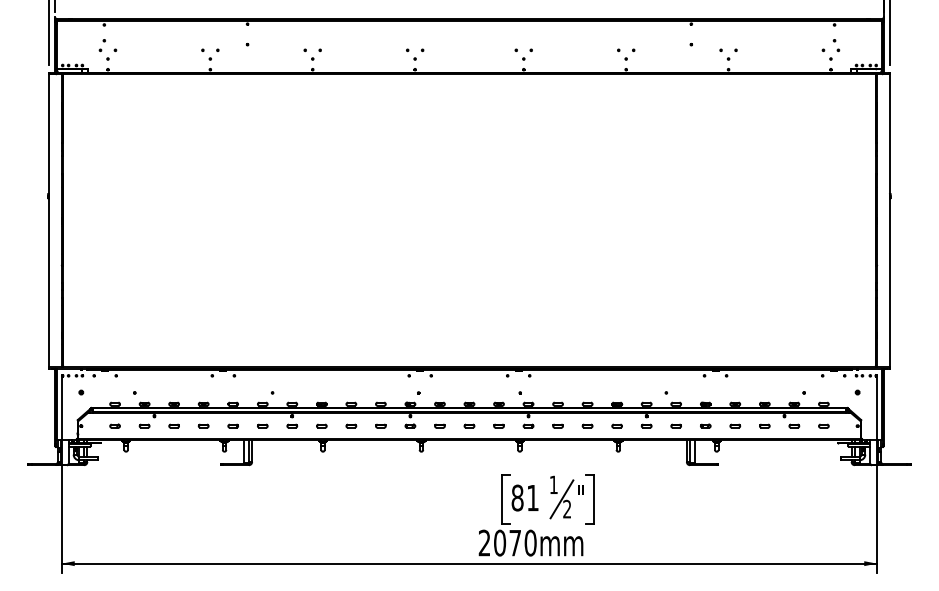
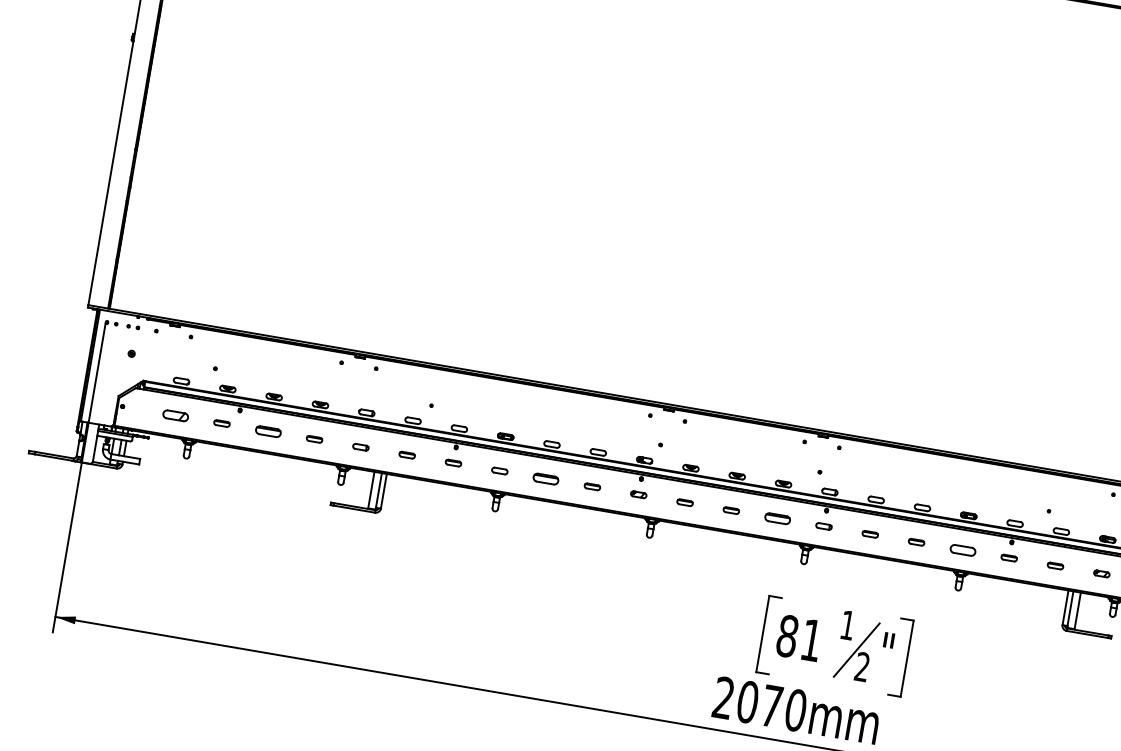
part: (114, 425) -> (174, 414), size x1.6
part: (173, 425) -> (267, 430), size x1.6
part: (351, 425) -> (546, 477), size x1.6
part: (498, 425) -> (777, 517), size x1.6
part: (616, 425) -> (962, 548), size x1.6

